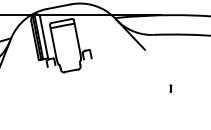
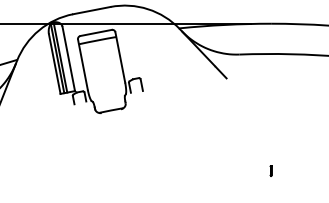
part: (170, 88) -> (270, 170), moved

